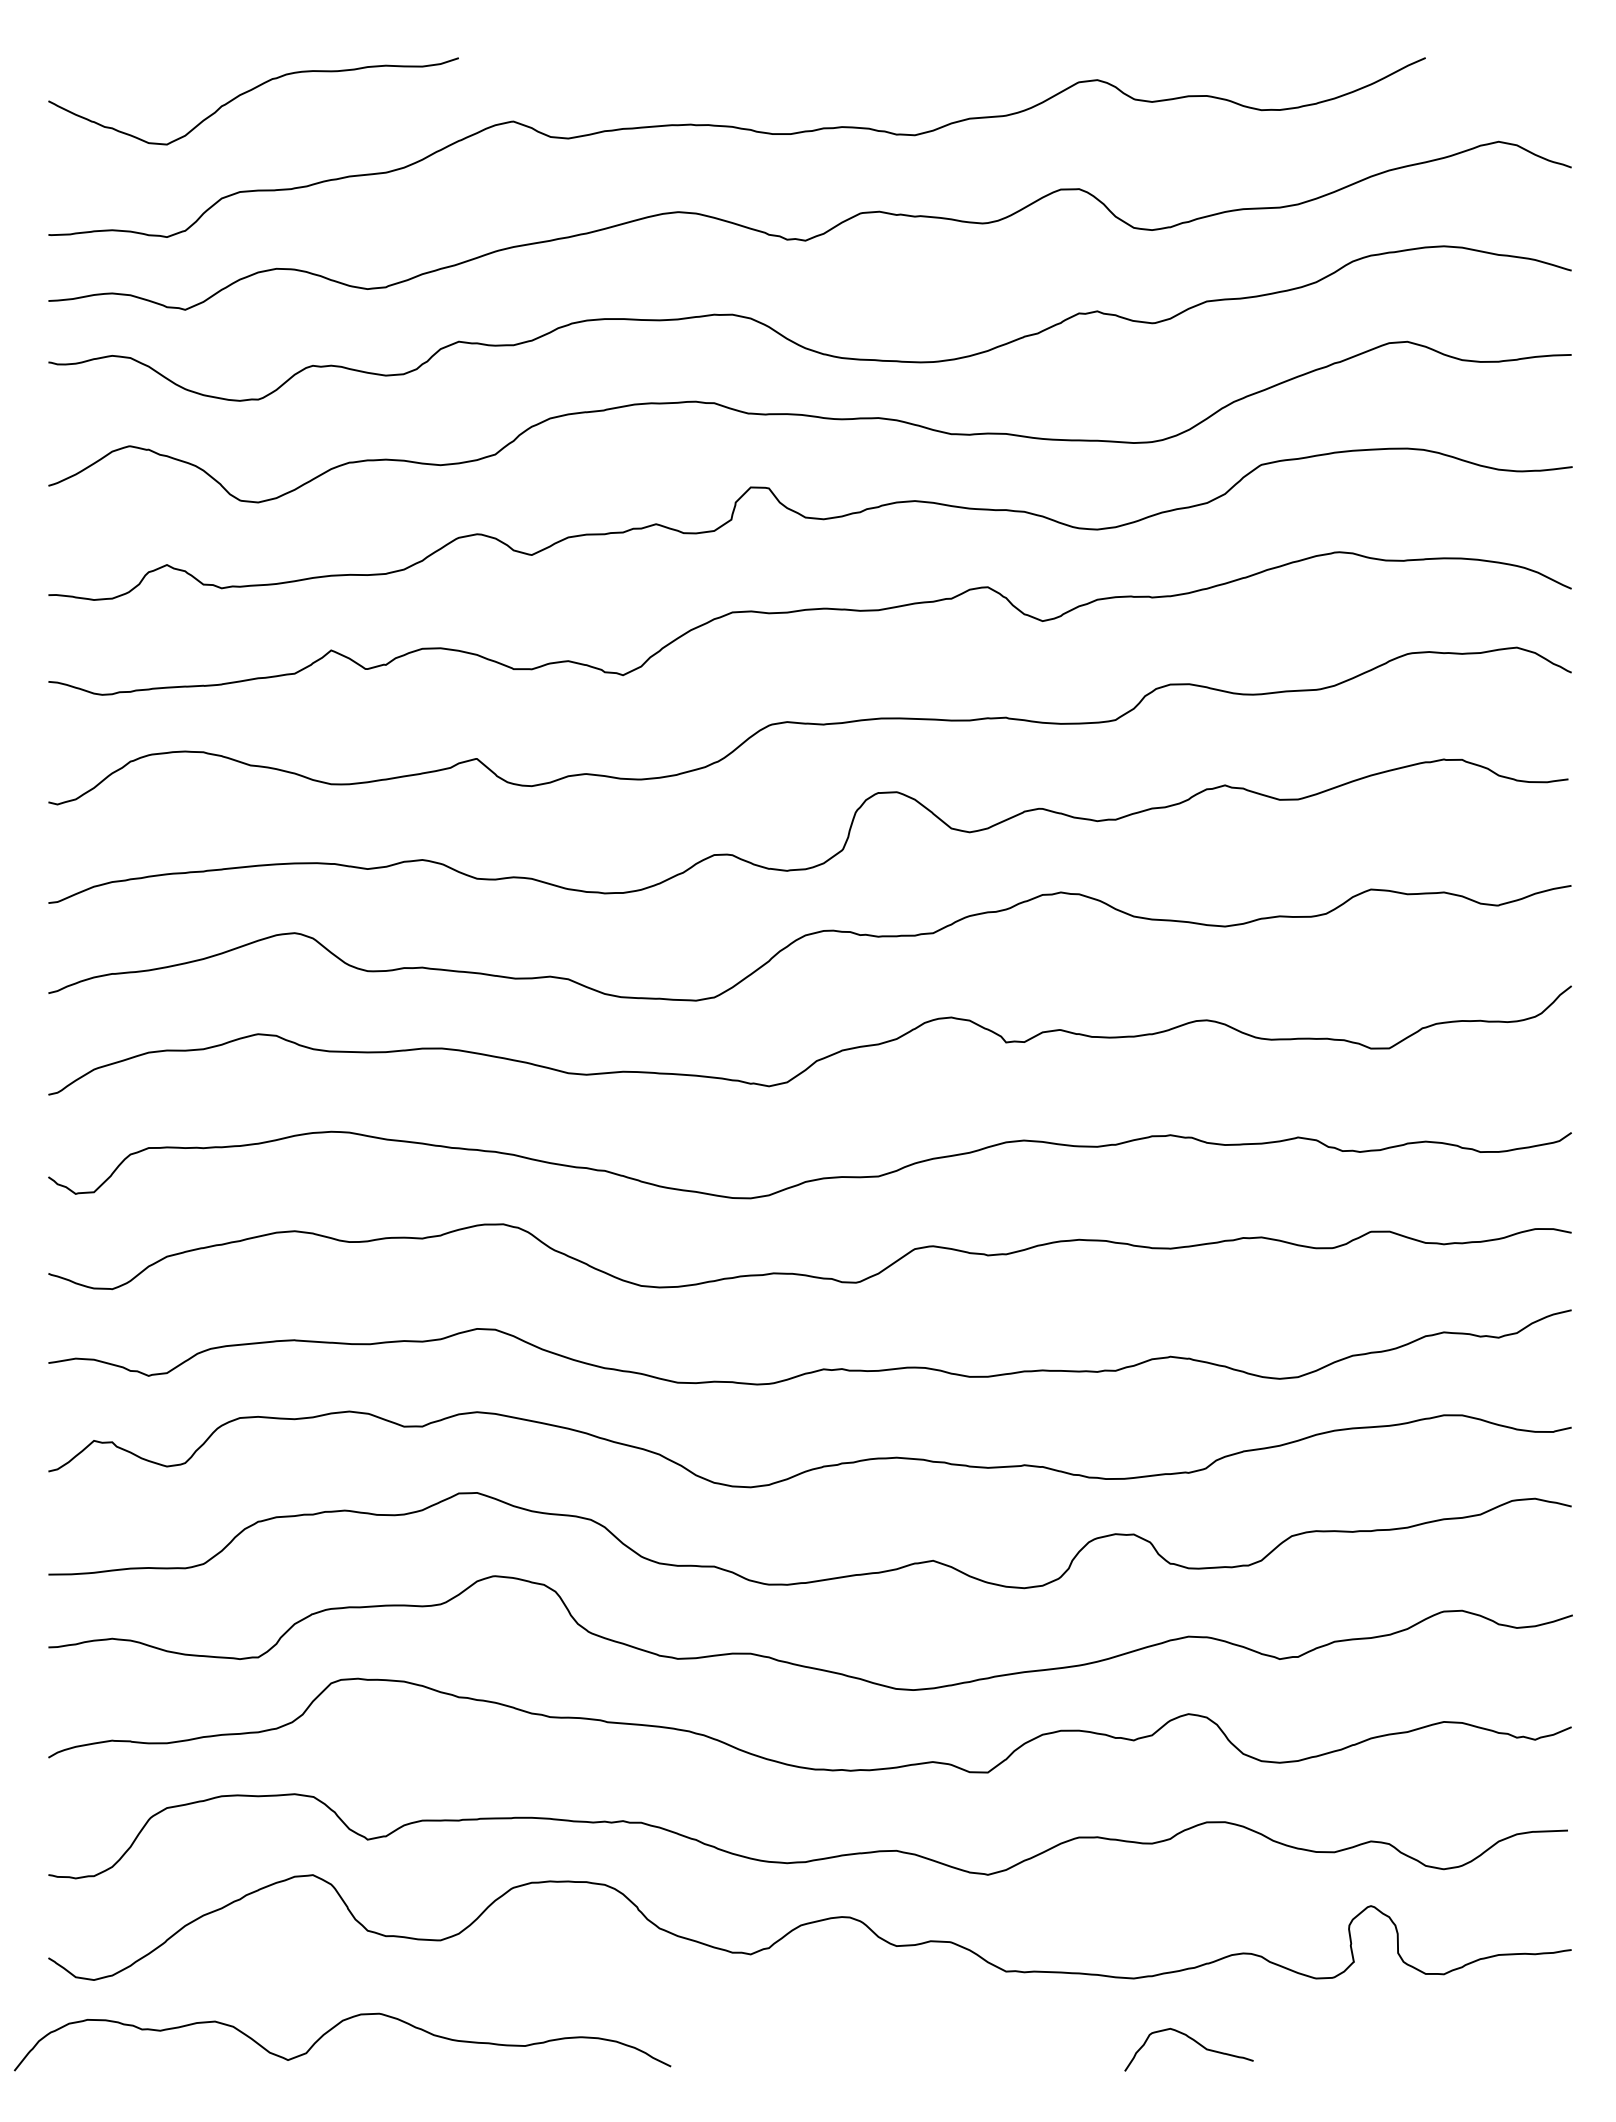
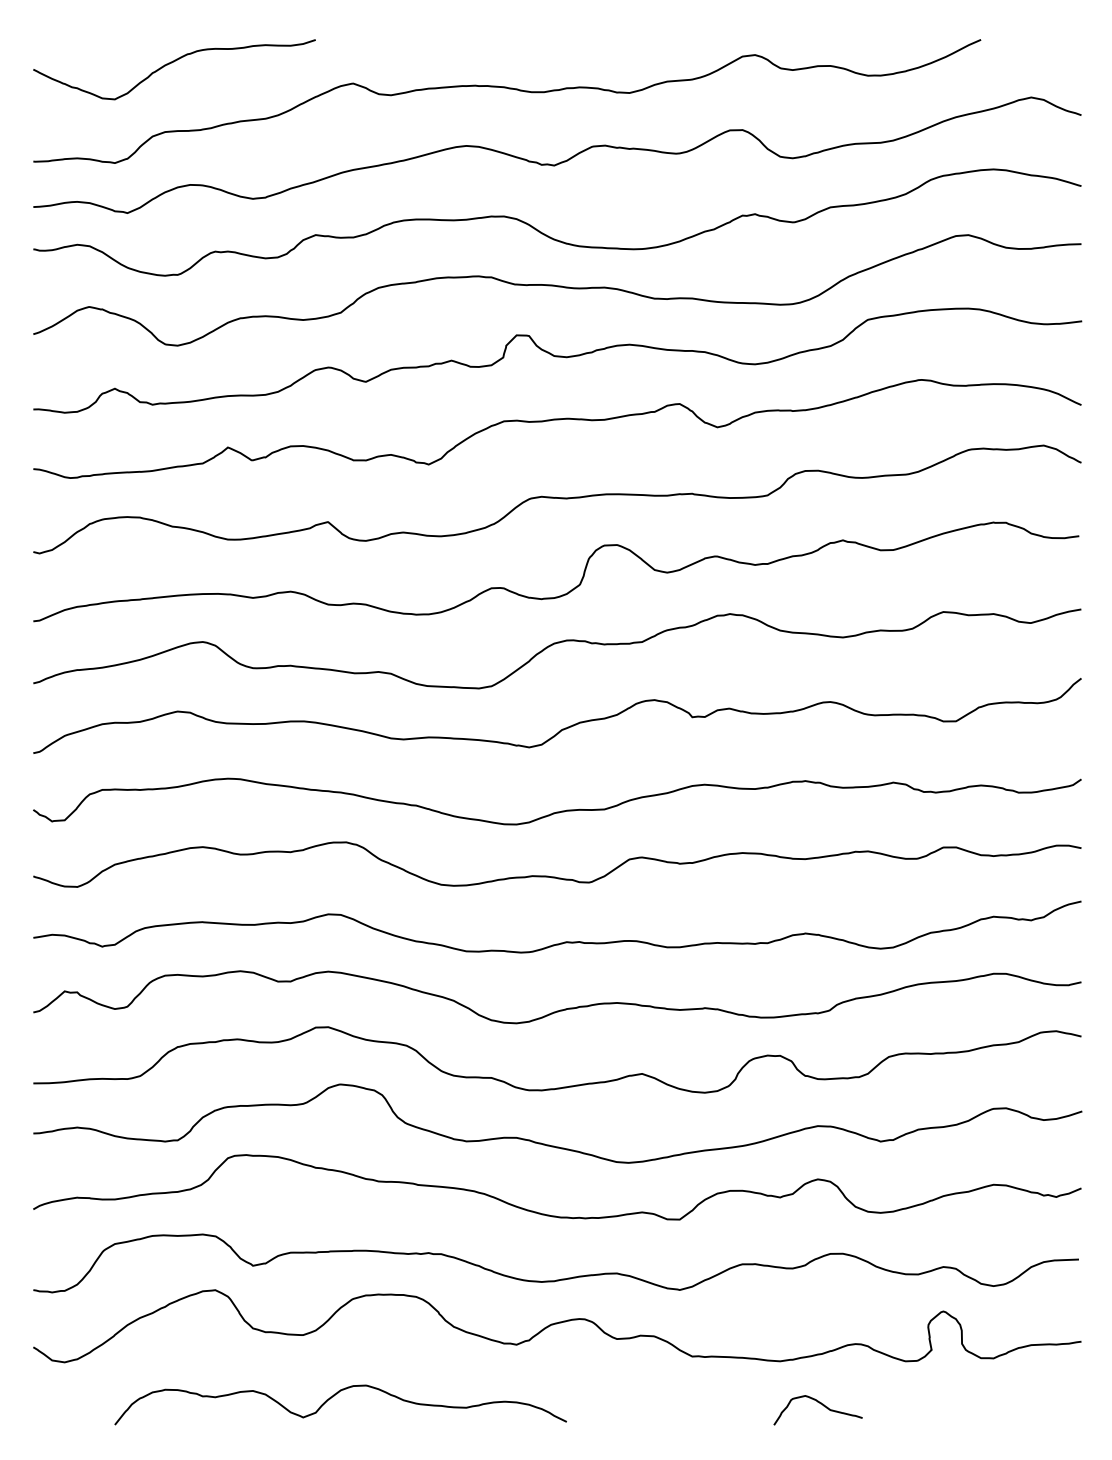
curve: (333, 2029) -> (334, 1396), moved

